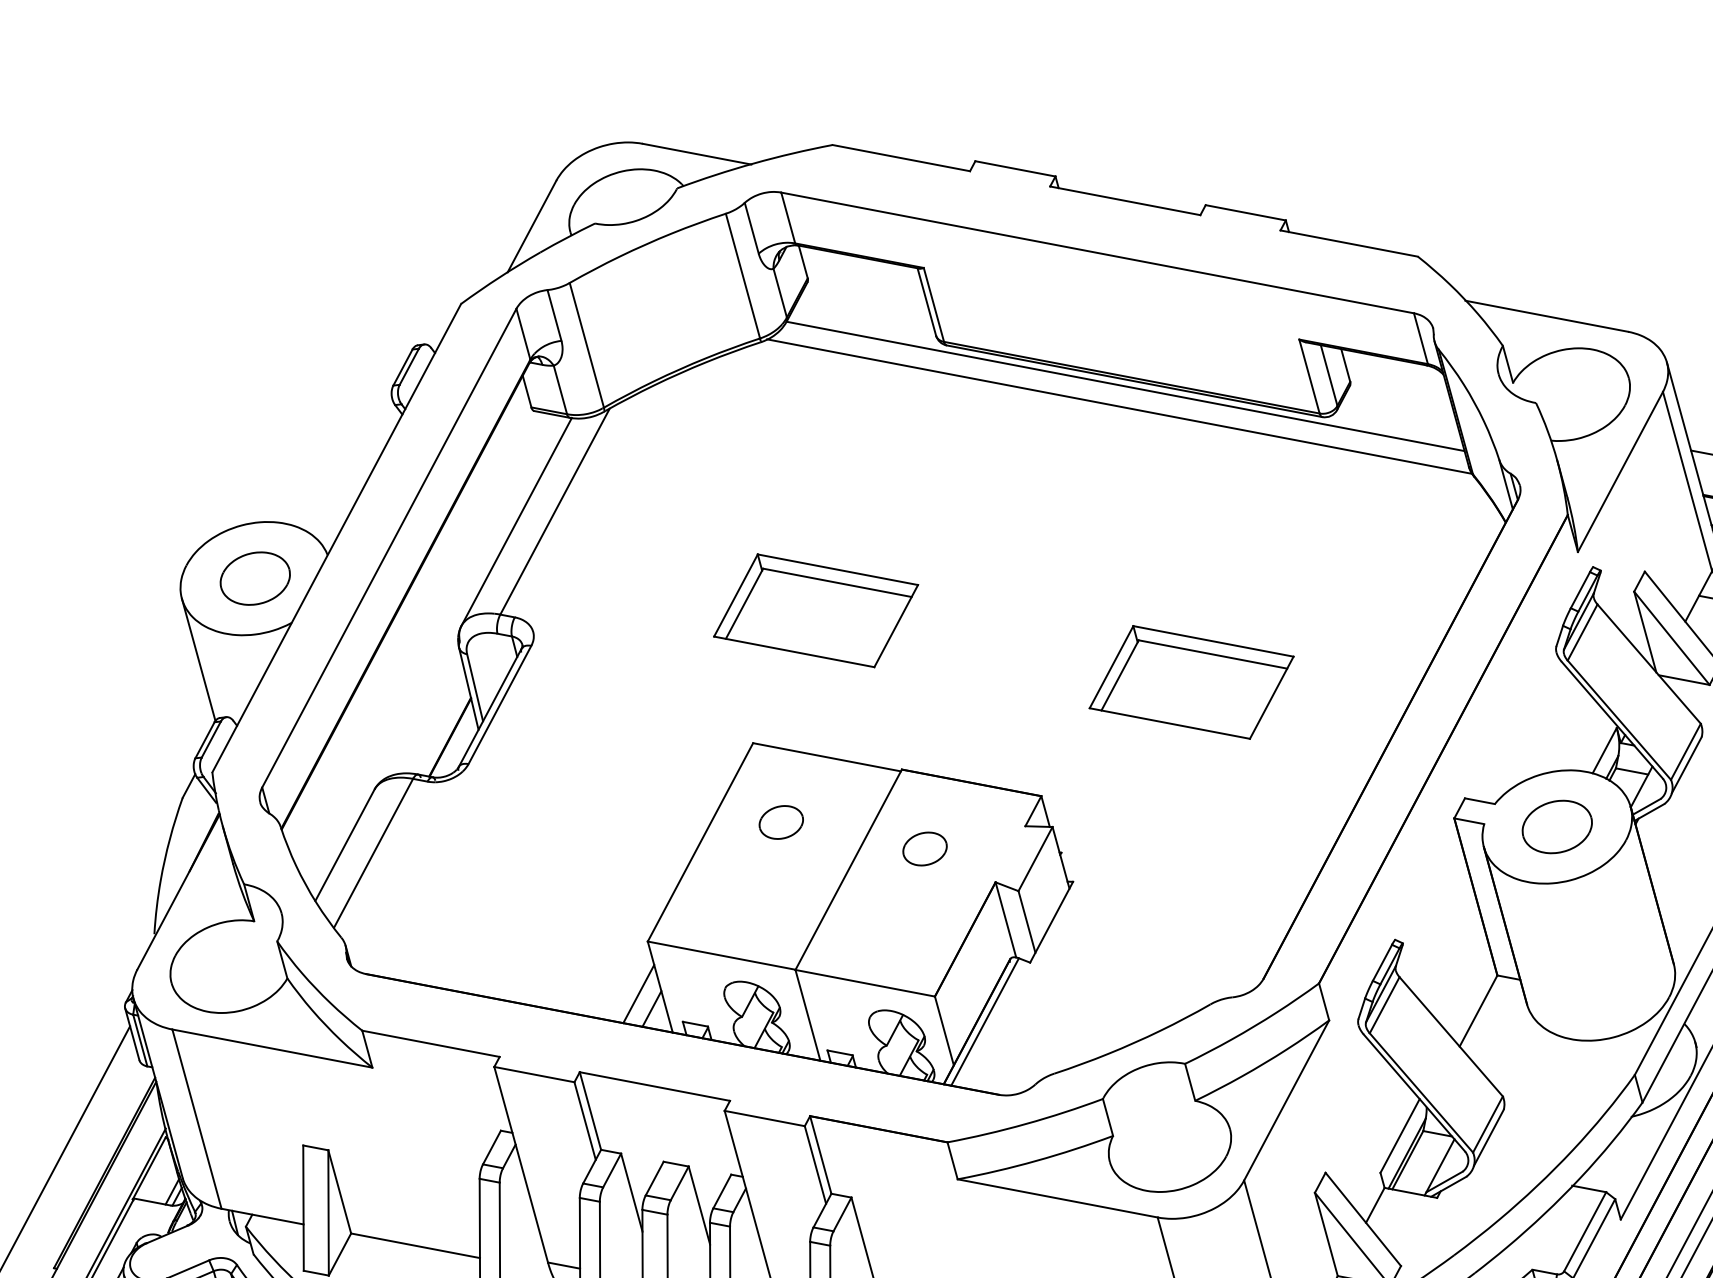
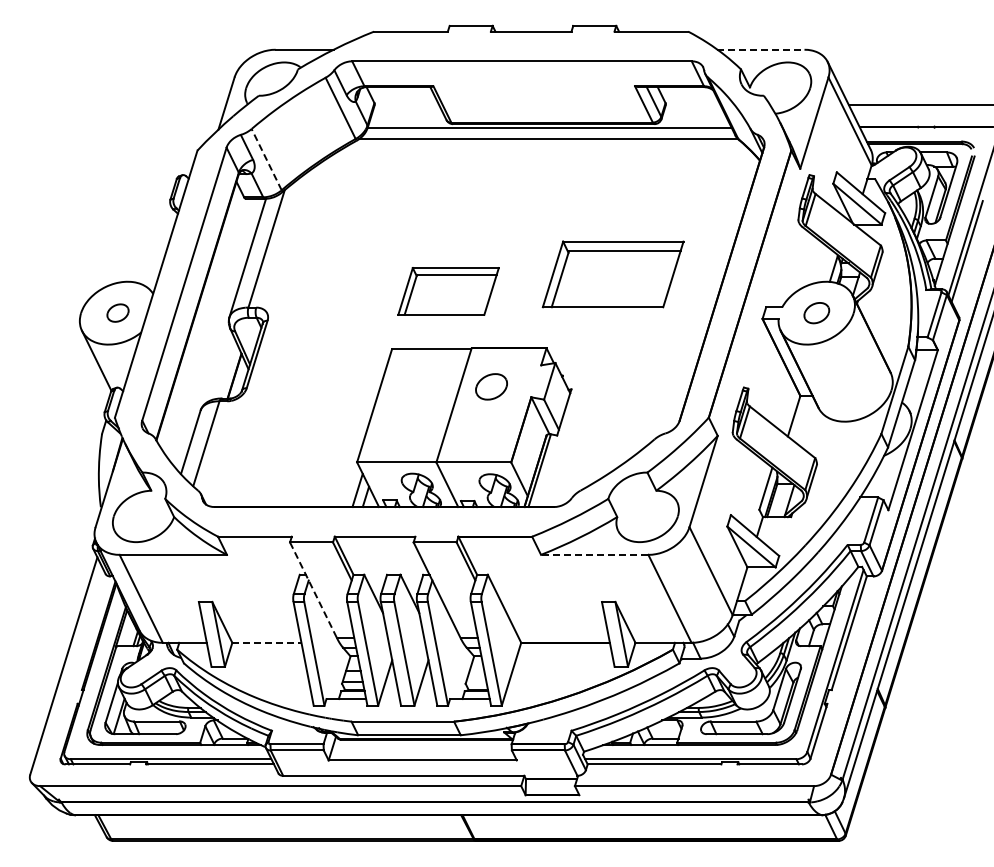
line: (1546, 315) -> (760, 49), solid -> dashed
line: (586, 345) -> (266, 159), solid -> dashed
part: (254, 577) -> (117, 312), size x0.6
part: (815, 610) -> (448, 291), moved
part: (1190, 682) -> (612, 274), size x1.4
part: (781, 822) -> (414, 387), removed
part: (1557, 825) -> (816, 312), size x0.7
part: (924, 849) -> (491, 387), size x1.4
line: (520, 1164) -> (313, 590), solid -> dashed
line: (1057, 1197) -> (594, 554), solid -> dashed
line: (414, 1245) -> (266, 642), solid -> dashed

